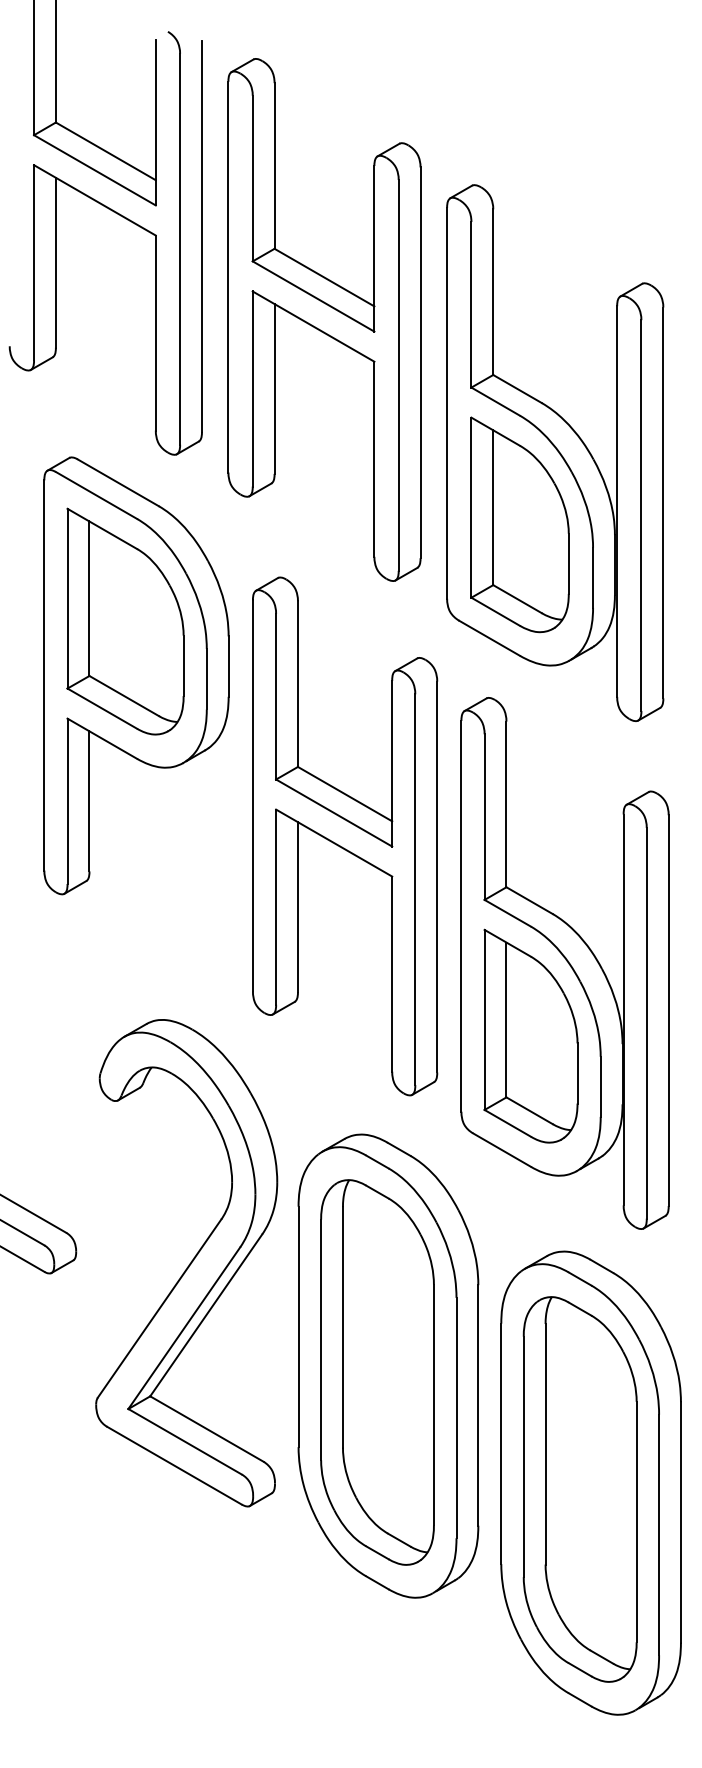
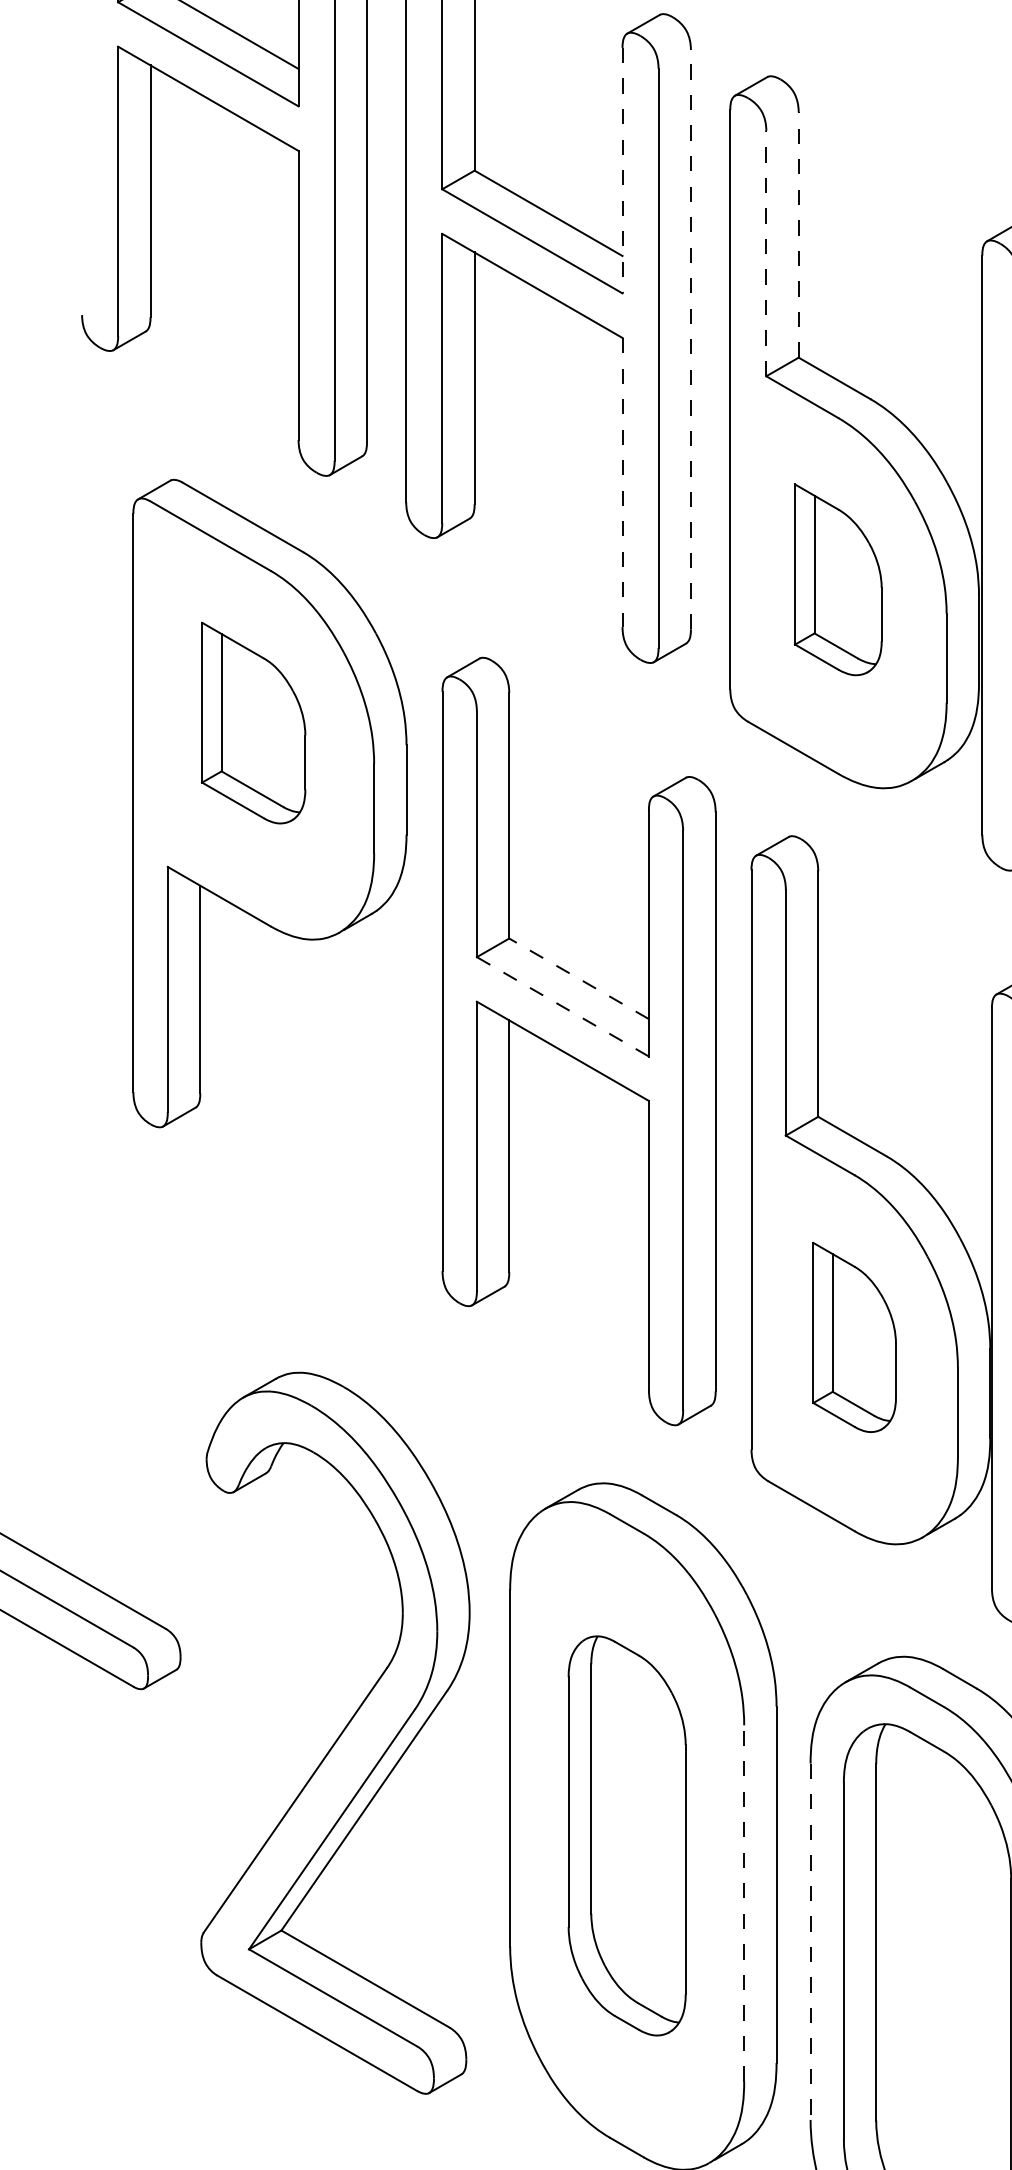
line: (374, 248) -> (622, 170), solid -> dashed
line: (493, 292) -> (799, 235), solid -> dashed
line: (471, 304) -> (766, 253), solid -> dashed
line: (420, 362) -> (690, 339), solid -> dashed
line: (374, 459) -> (622, 482), solid -> dashed
part: (519, 524) -> (837, 579), size x0.6
part: (125, 621) -> (253, 722), size x0.6
line: (344, 793) -> (578, 977), solid -> dashed
line: (333, 812) -> (561, 1006), solid -> dashed
part: (530, 1035) -> (853, 1336), size x0.6
part: (186, 1263) -> (335, 1733), moved
part: (377, 1372) -> (627, 1835), size x0.7
line: (456, 1417) -> (744, 1902), solid -> dashed
line: (501, 1444) -> (810, 1942), solid -> dashed

